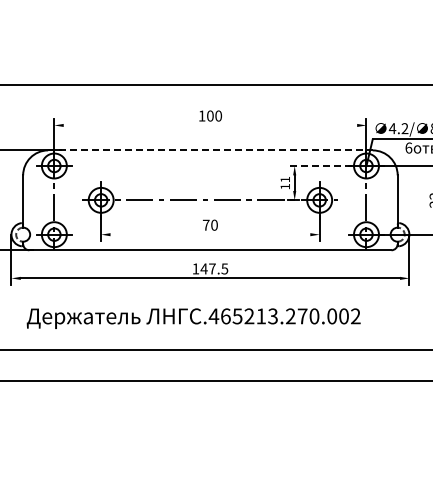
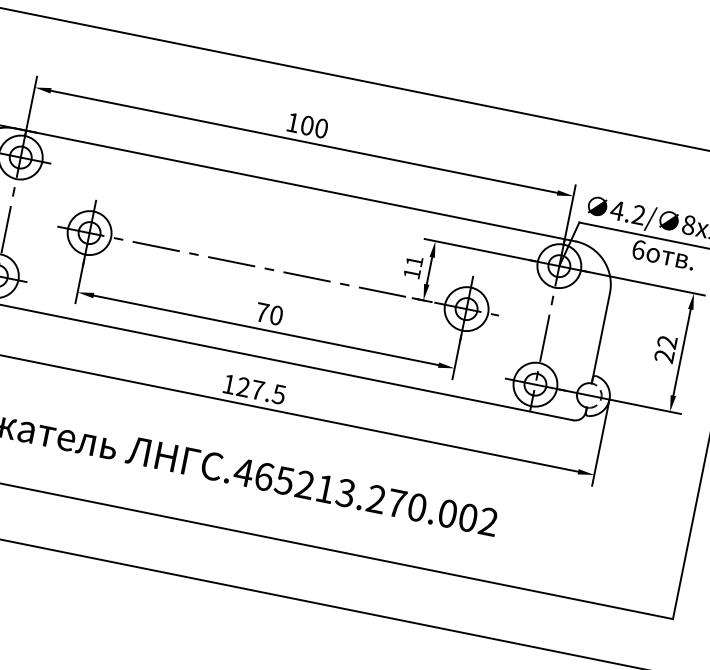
line: (210, 125) -> (304, 141), added
line: (210, 150) -> (295, 185), dashed -> solid
line: (320, 166) -> (479, 250), dashed -> solid
line: (210, 234) -> (266, 330), added
text: (203, 268) -> (242, 386), 147.5 -> 127.5

